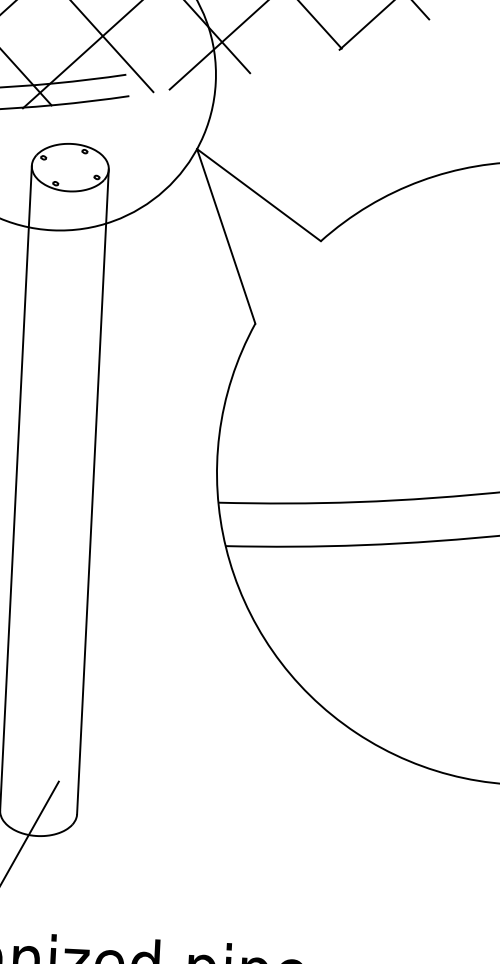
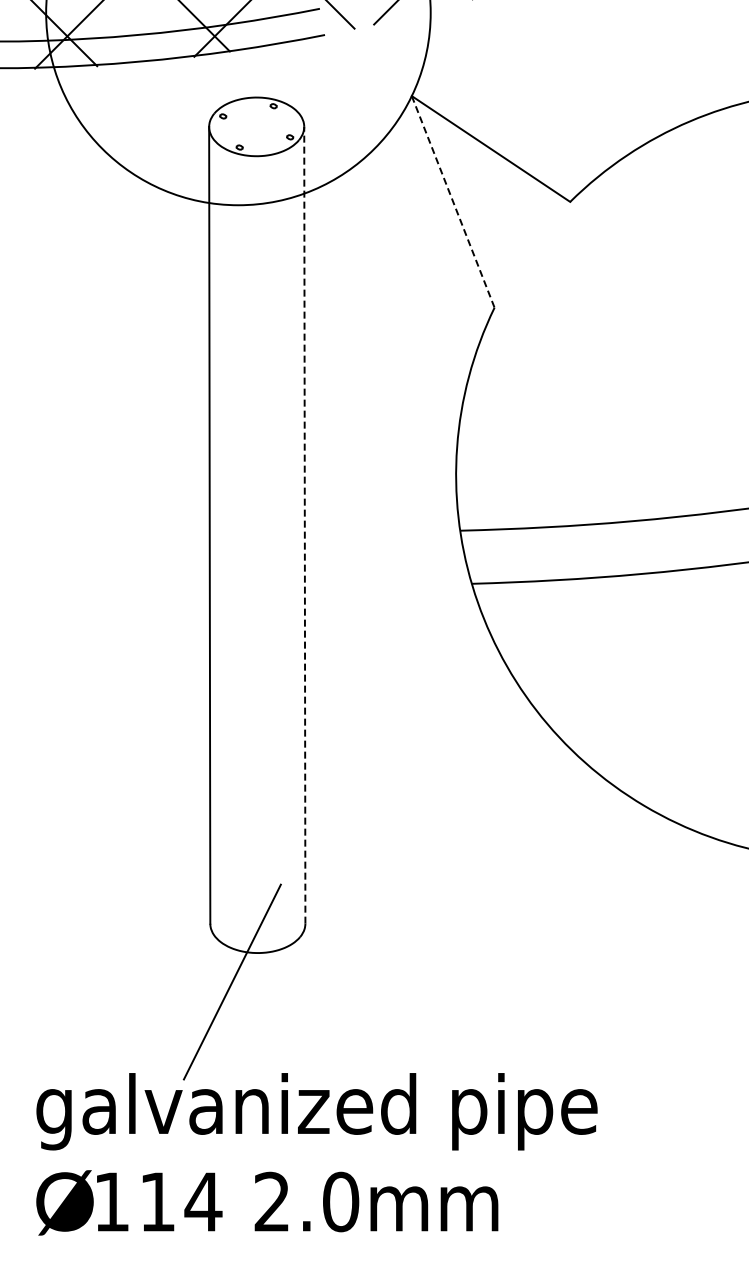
line: (226, 236) -> (453, 201), solid -> dashed
line: (92, 491) -> (304, 524), solid -> dashed

